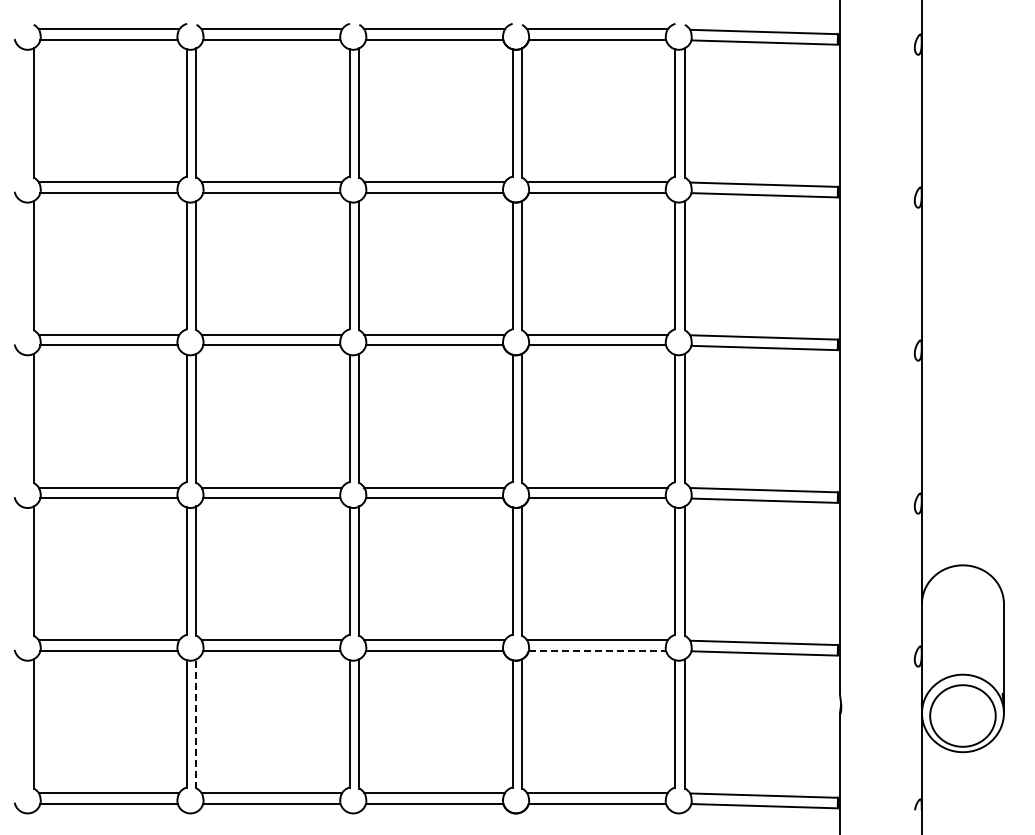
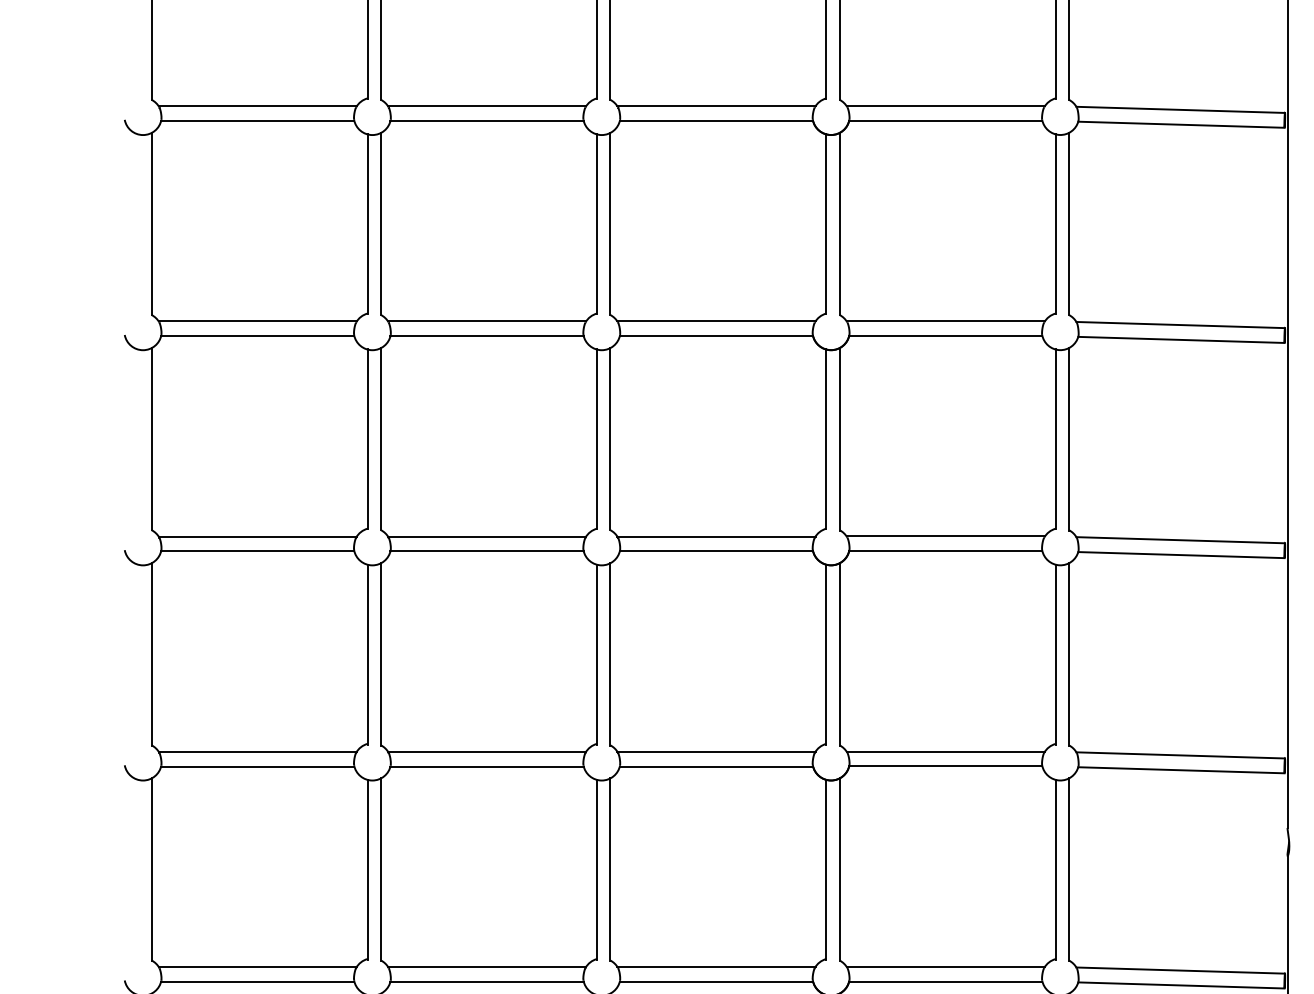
line: (597, 650) -> (945, 766), dashed -> solid
line: (196, 724) -> (380, 870), dashed -> solid

